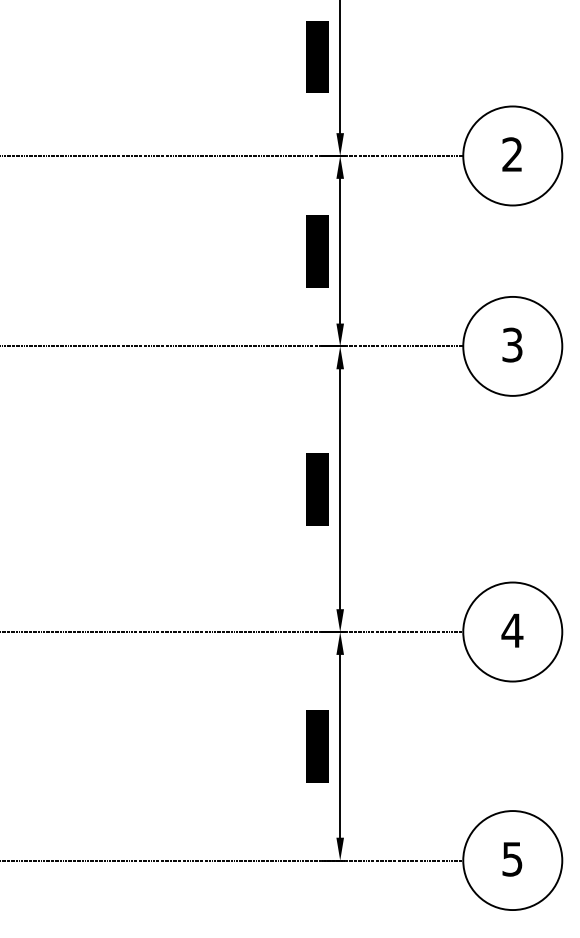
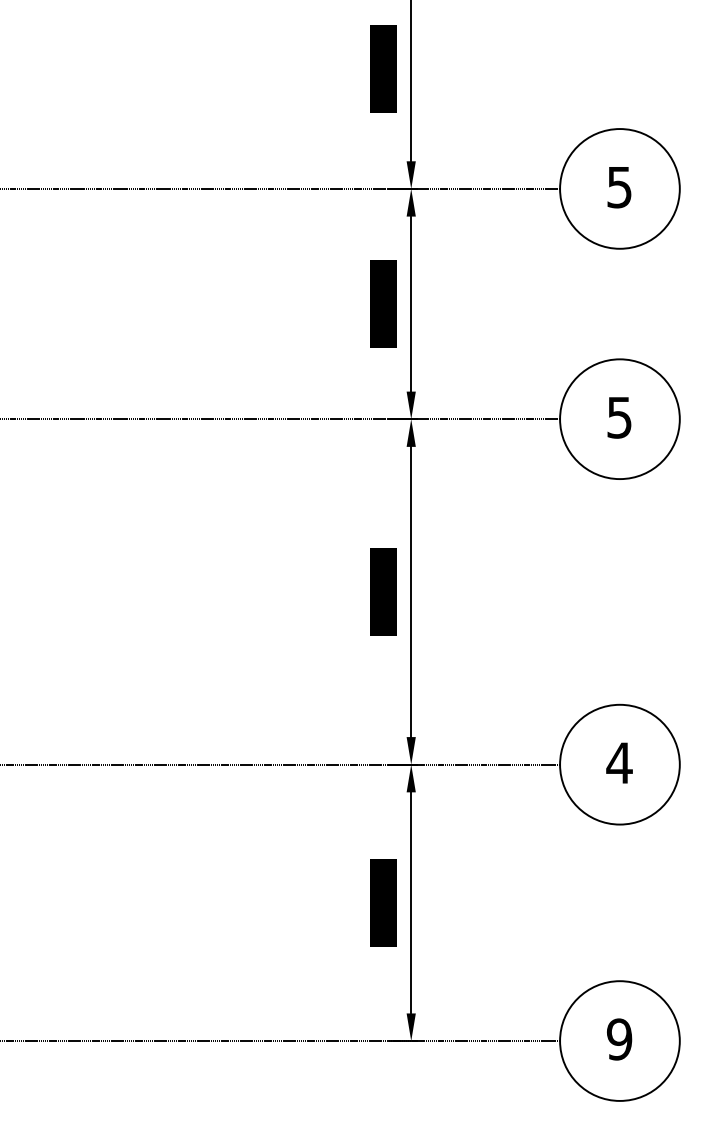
text: (512, 154) -> (619, 187), 2 -> 5
text: (512, 344) -> (619, 417), 3 -> 5
text: (512, 859) -> (619, 1039), 5 -> 9

